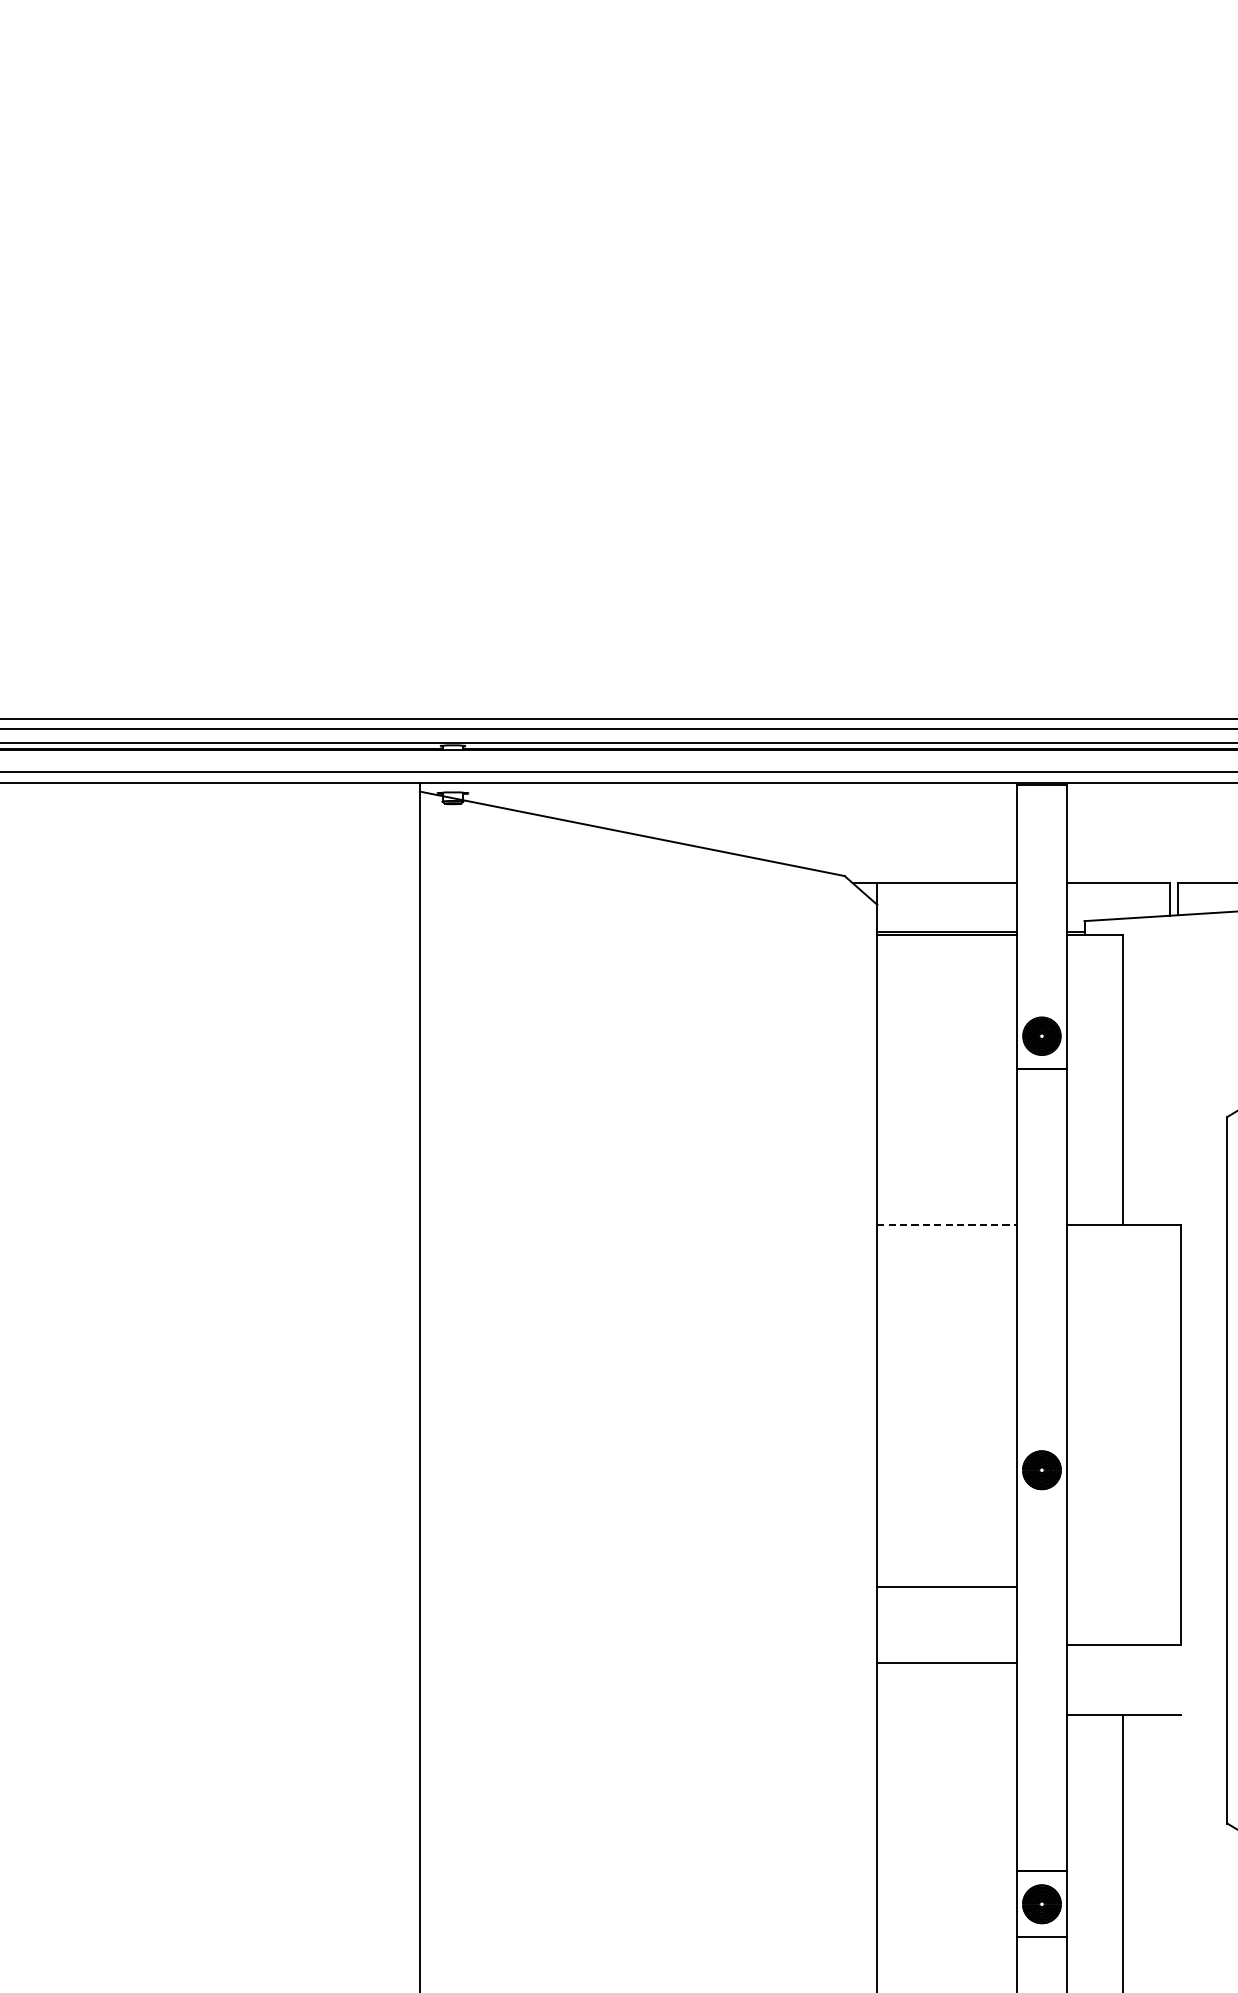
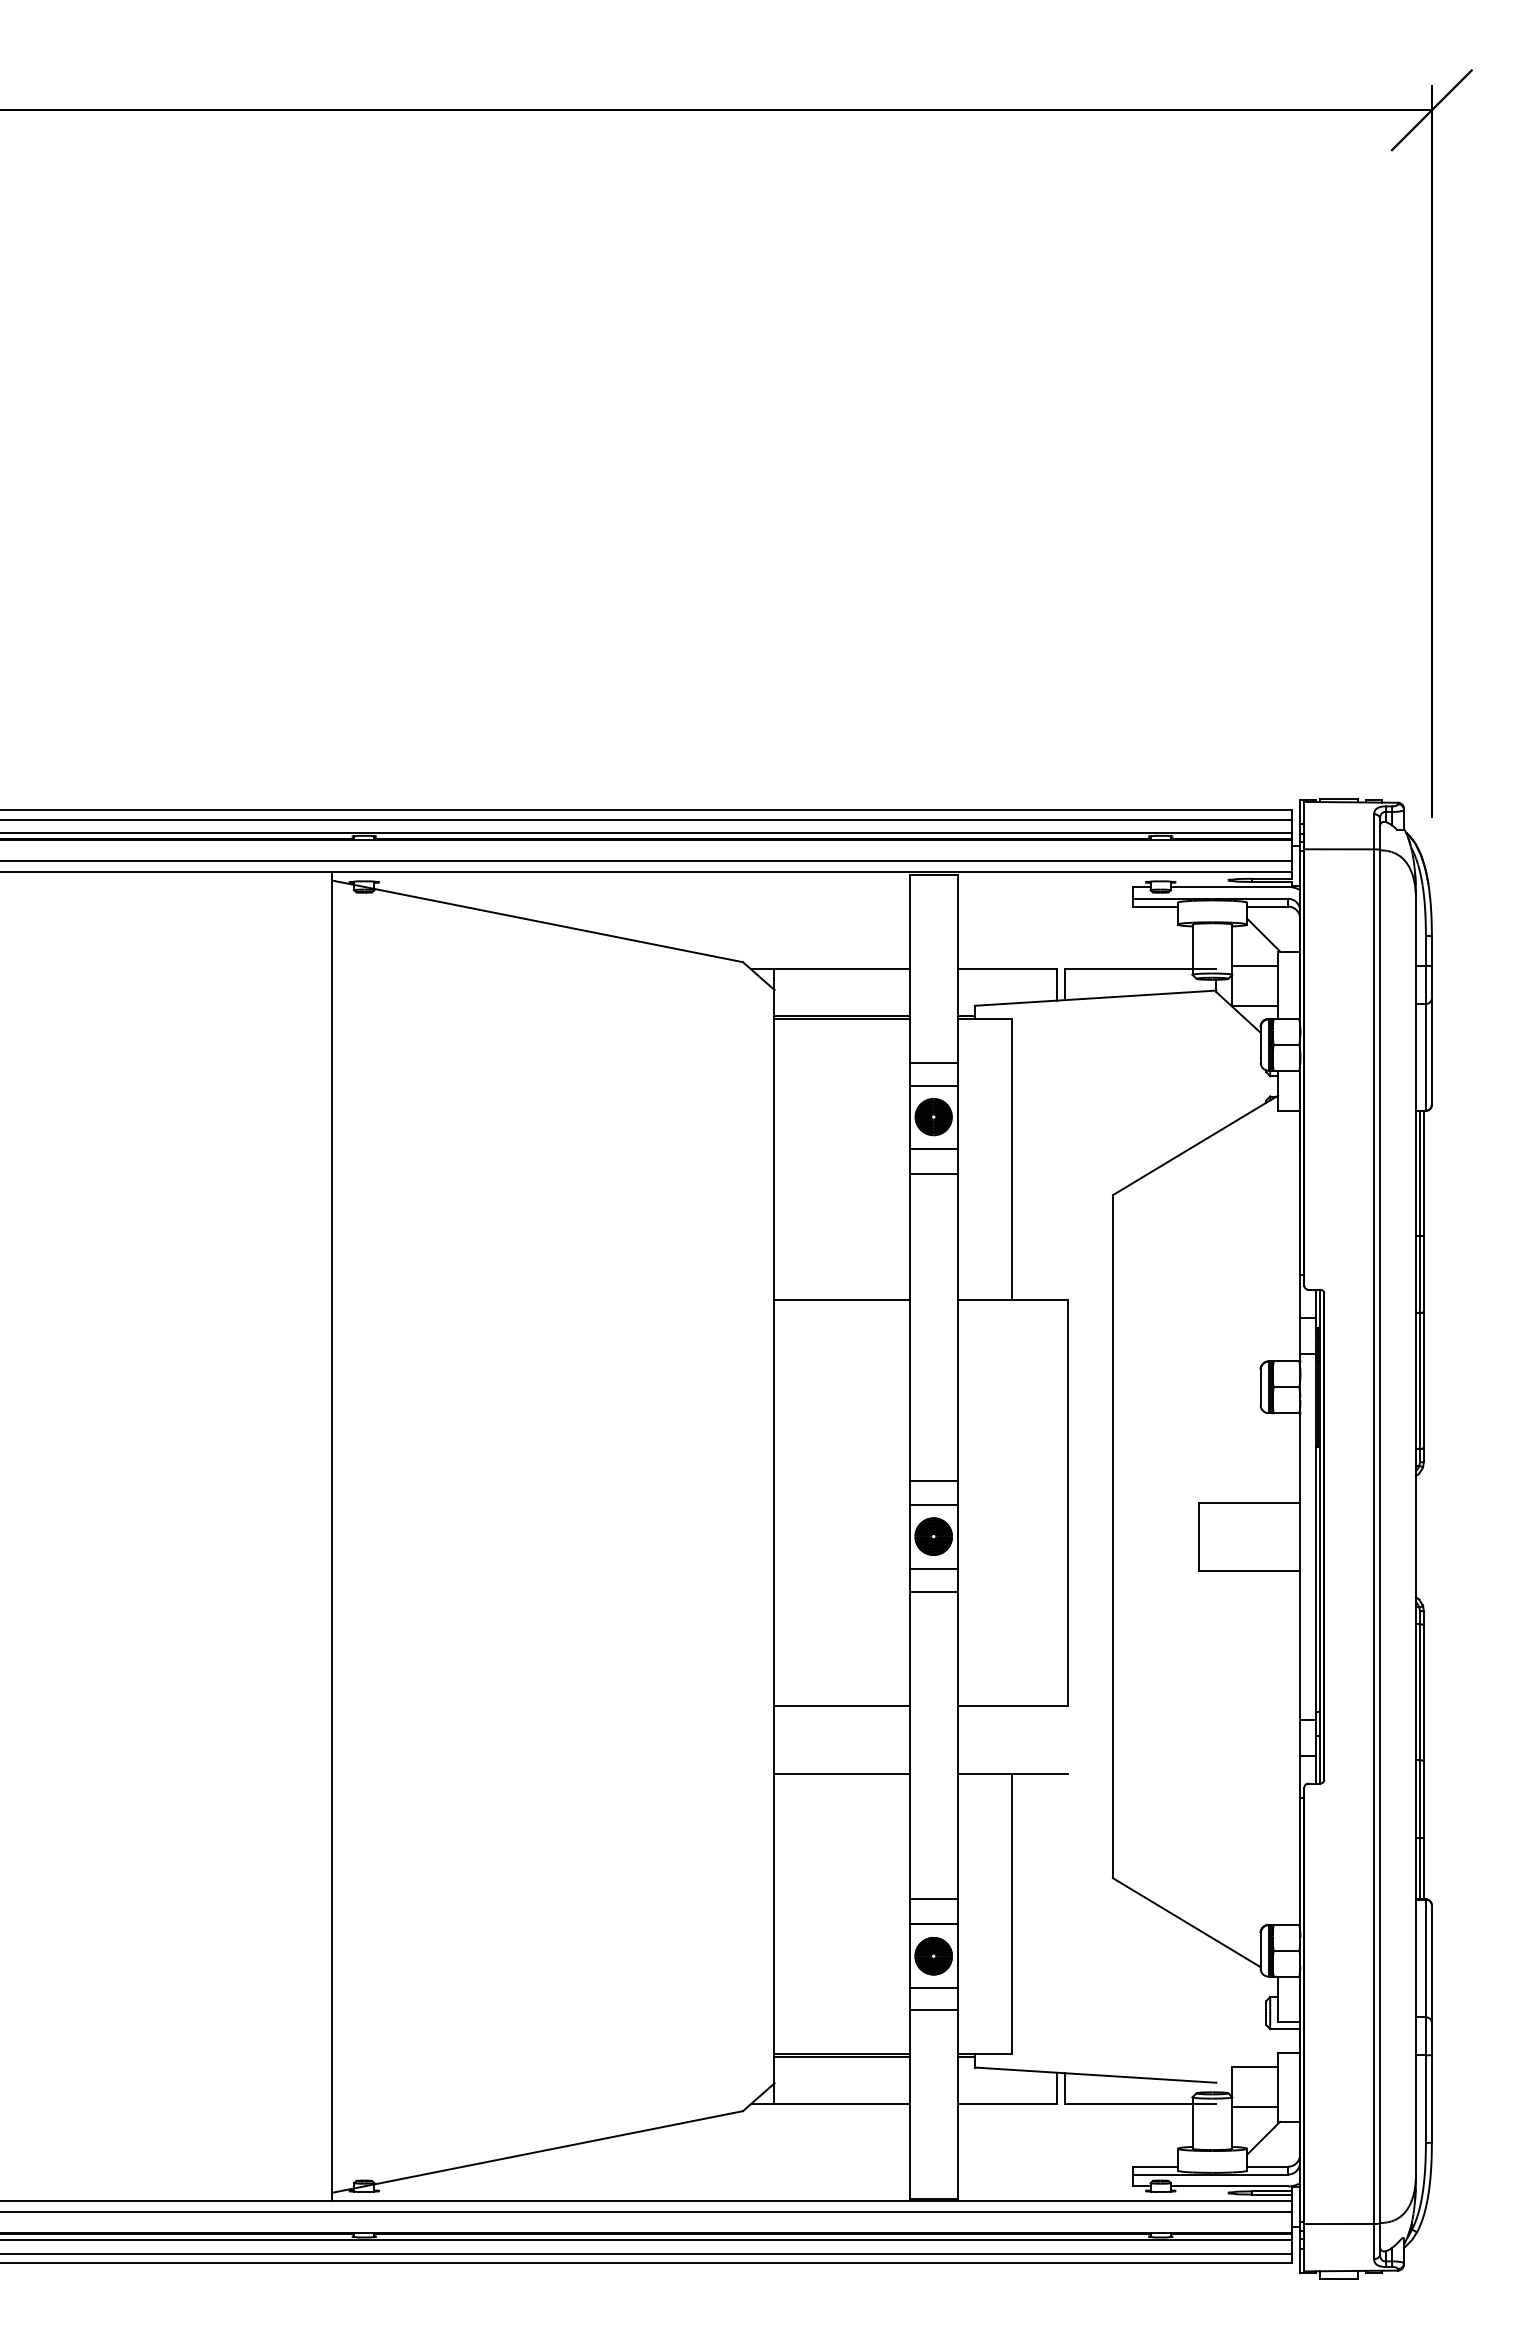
line: (1041, 980) -> (933, 1063), added
line: (1041, 1003) -> (933, 1085), added
line: (1041, 1095) -> (933, 1174), added
line: (947, 1224) -> (842, 1299), dashed -> solid
line: (1041, 1413) -> (933, 1481), added
line: (1041, 1436) -> (933, 1504), added
line: (1041, 1503) -> (933, 1568), added
line: (1041, 1528) -> (933, 1592), added
line: (946, 1586) -> (841, 1705), moved
line: (946, 1662) -> (841, 1773), moved
line: (1041, 1845) -> (933, 1899), added
line: (1041, 1960) -> (933, 2010), added

